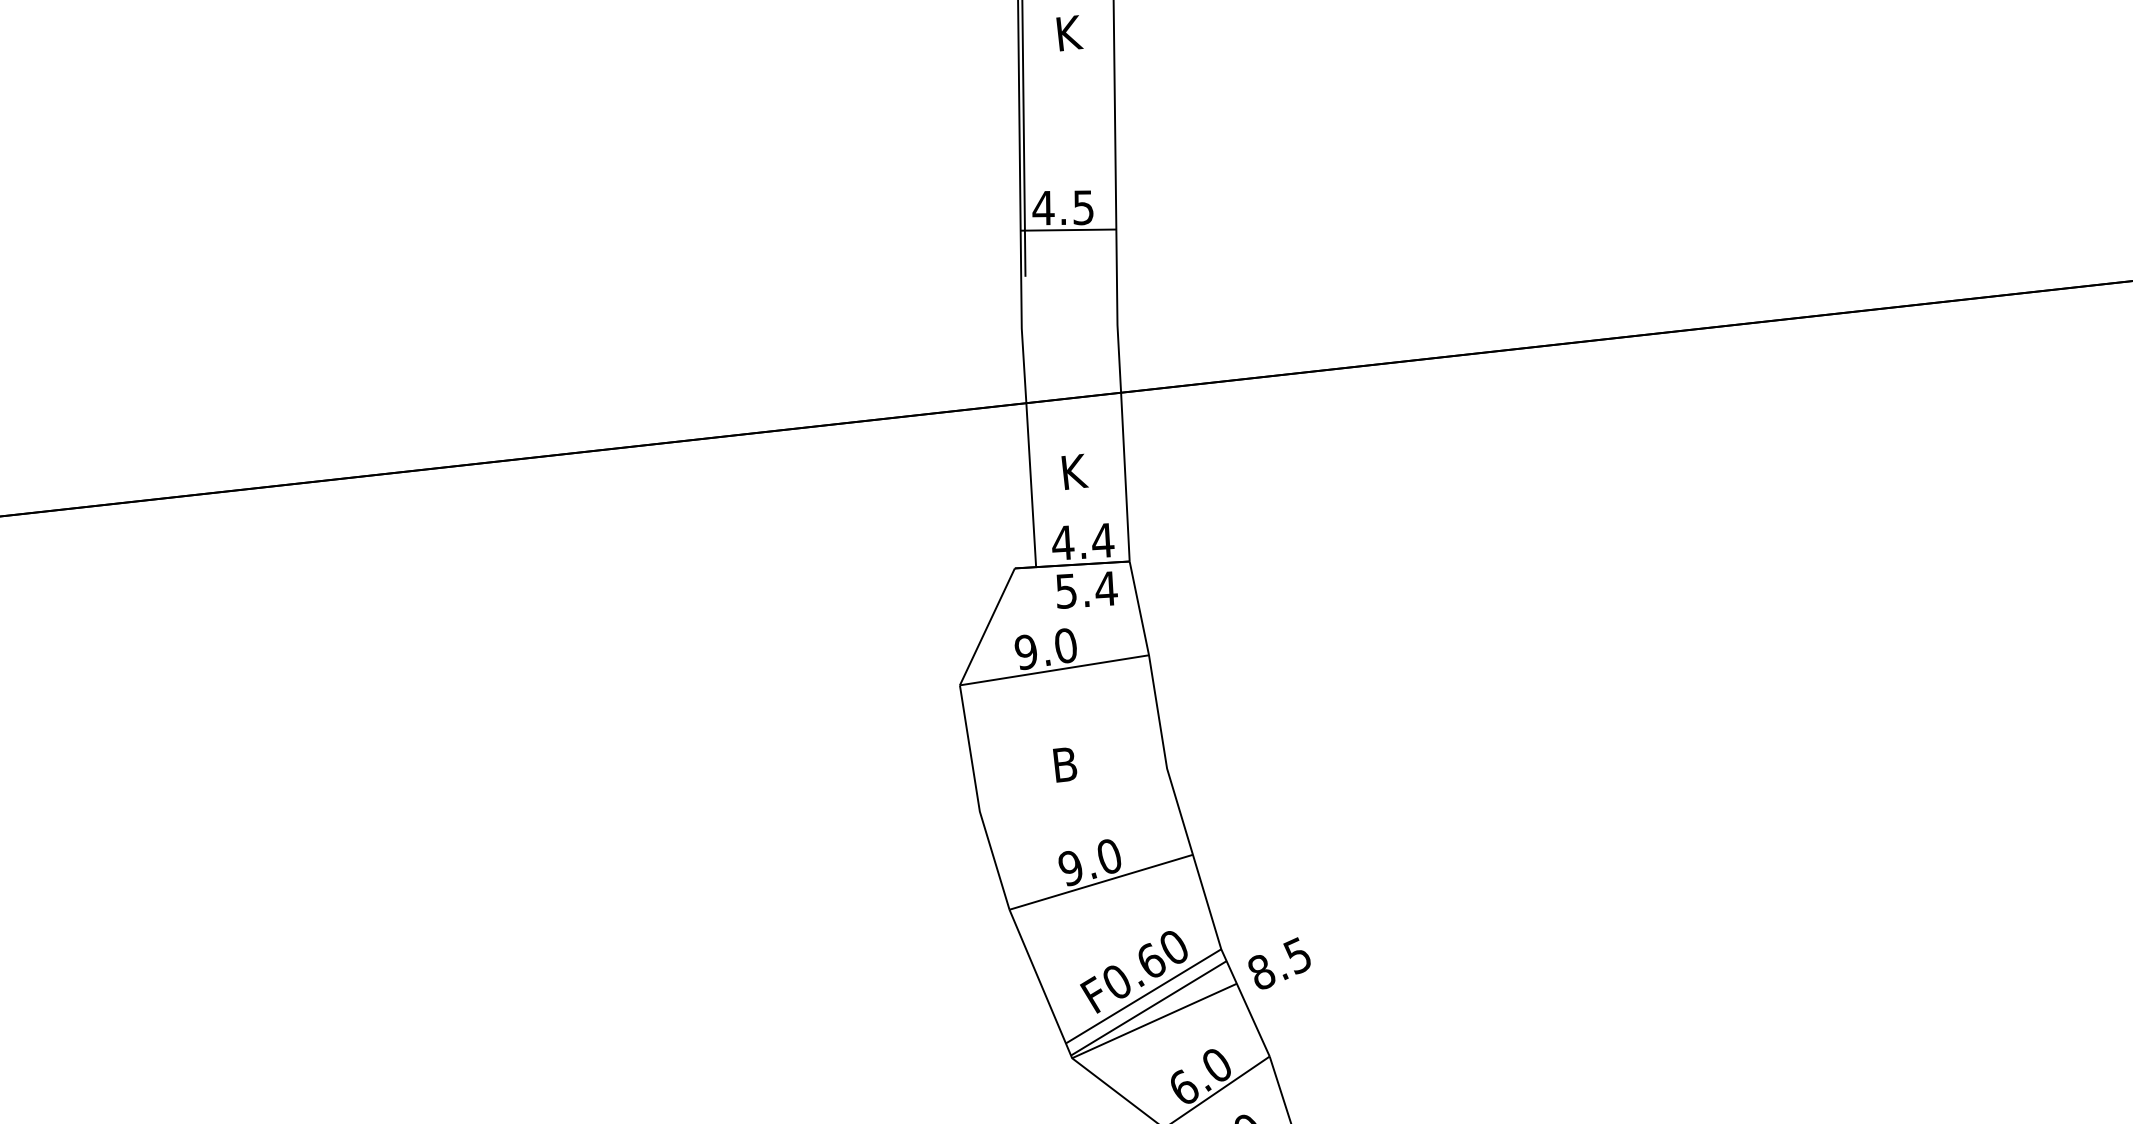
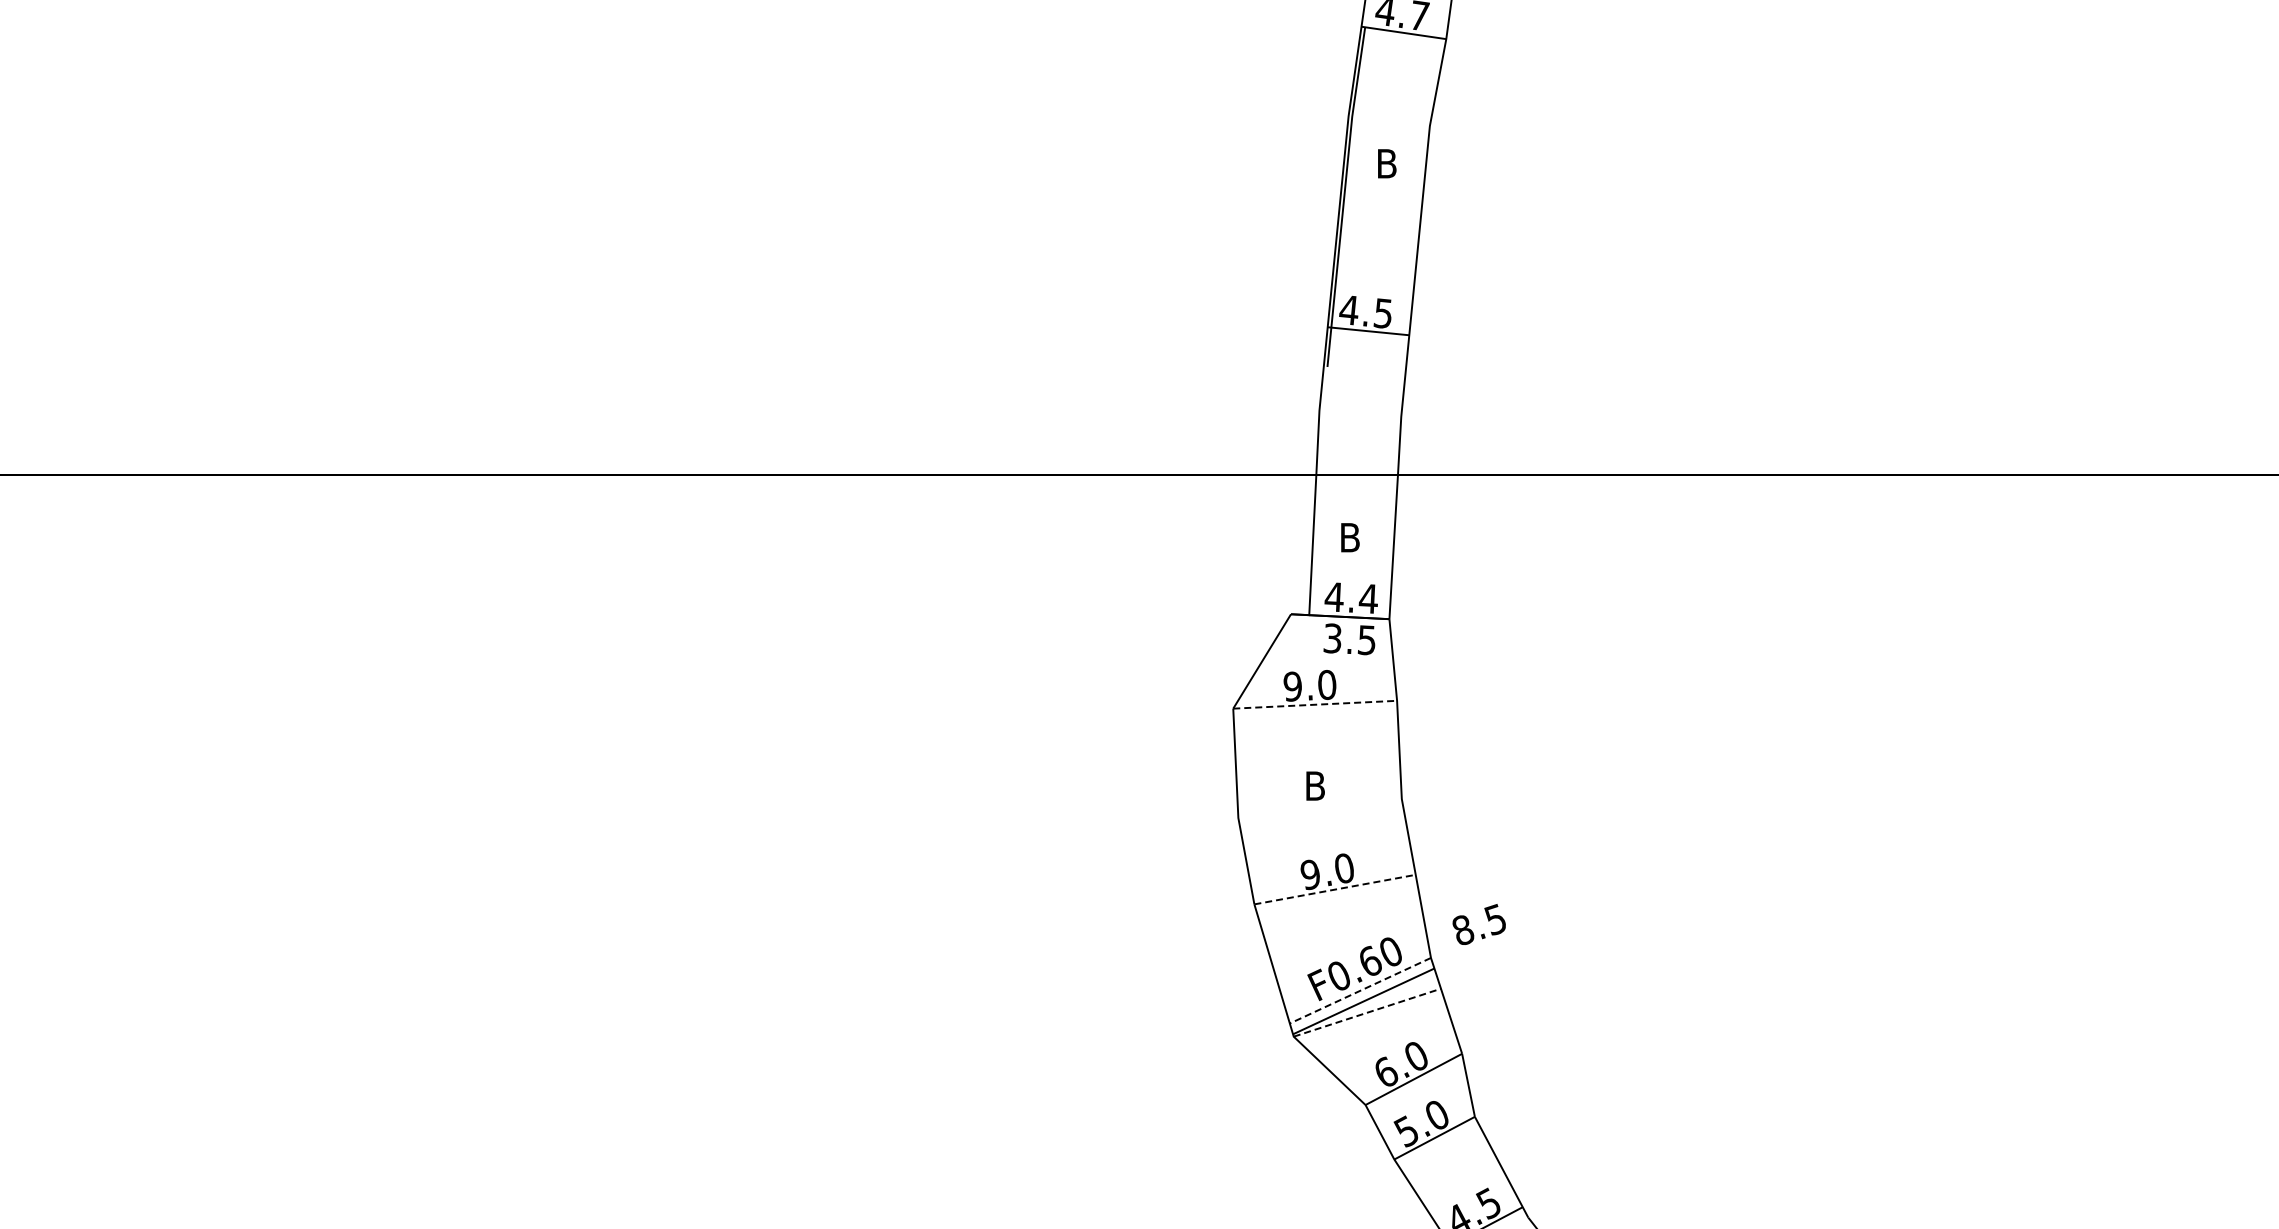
text: (1071, 32) -> (1389, 163), K -> B
text: (1076, 471) -> (1352, 537), K -> B
text: (1087, 590) -> (1350, 639), 5.4 -> 3.5
line: (1054, 669) -> (1315, 704), solid -> dashed
line: (1101, 882) -> (1335, 889), solid -> dashed
text: (1278, 963) -> (1478, 924), moved
line: (1143, 996) -> (1360, 990), solid -> dashed
line: (1154, 1020) -> (1367, 1012), solid -> dashed

